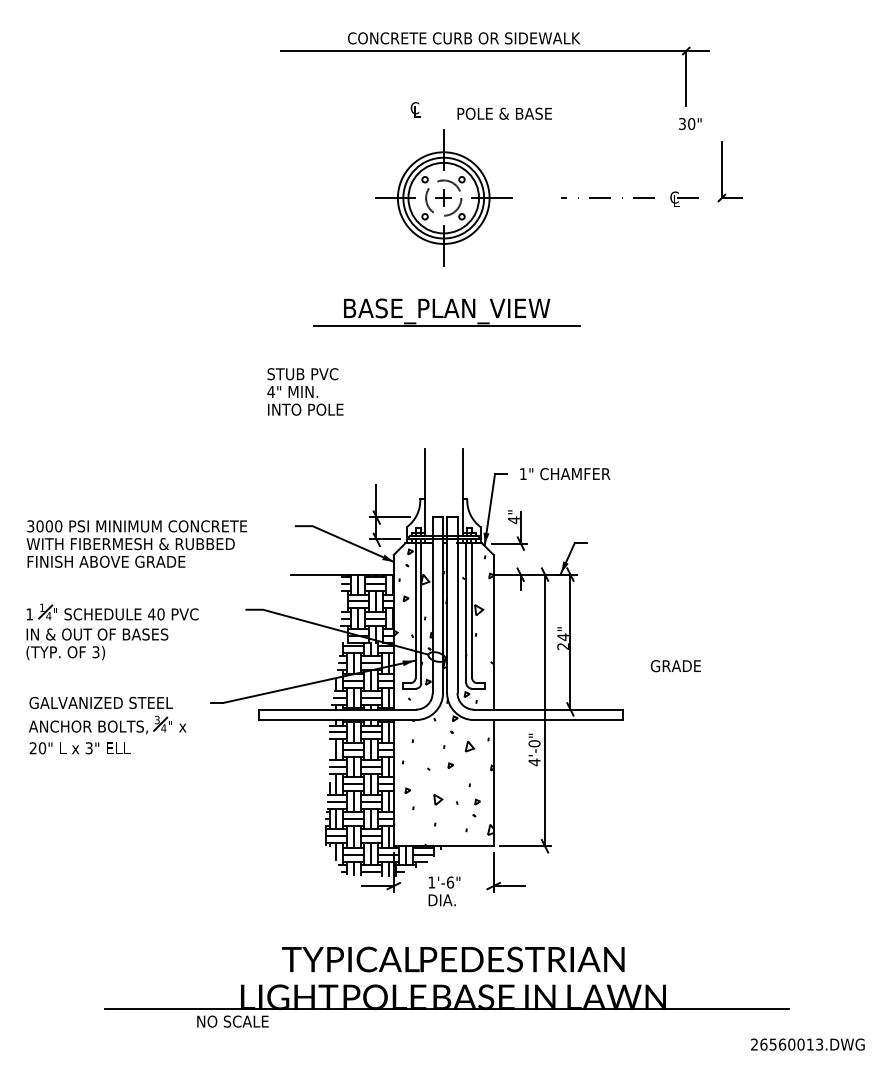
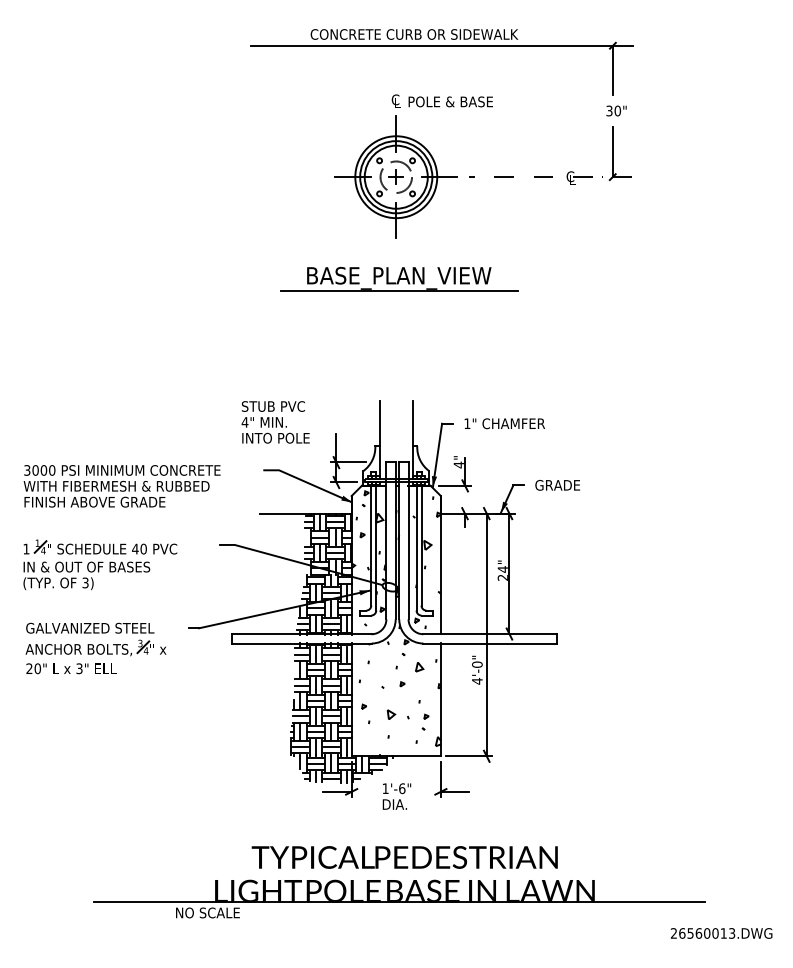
text: (414, 108) -> (395, 100), moved
part: (652, 197) -> (550, 176), moved
text: (305, 392) -> (275, 422), moved
text: (675, 666) -> (557, 485), moved

